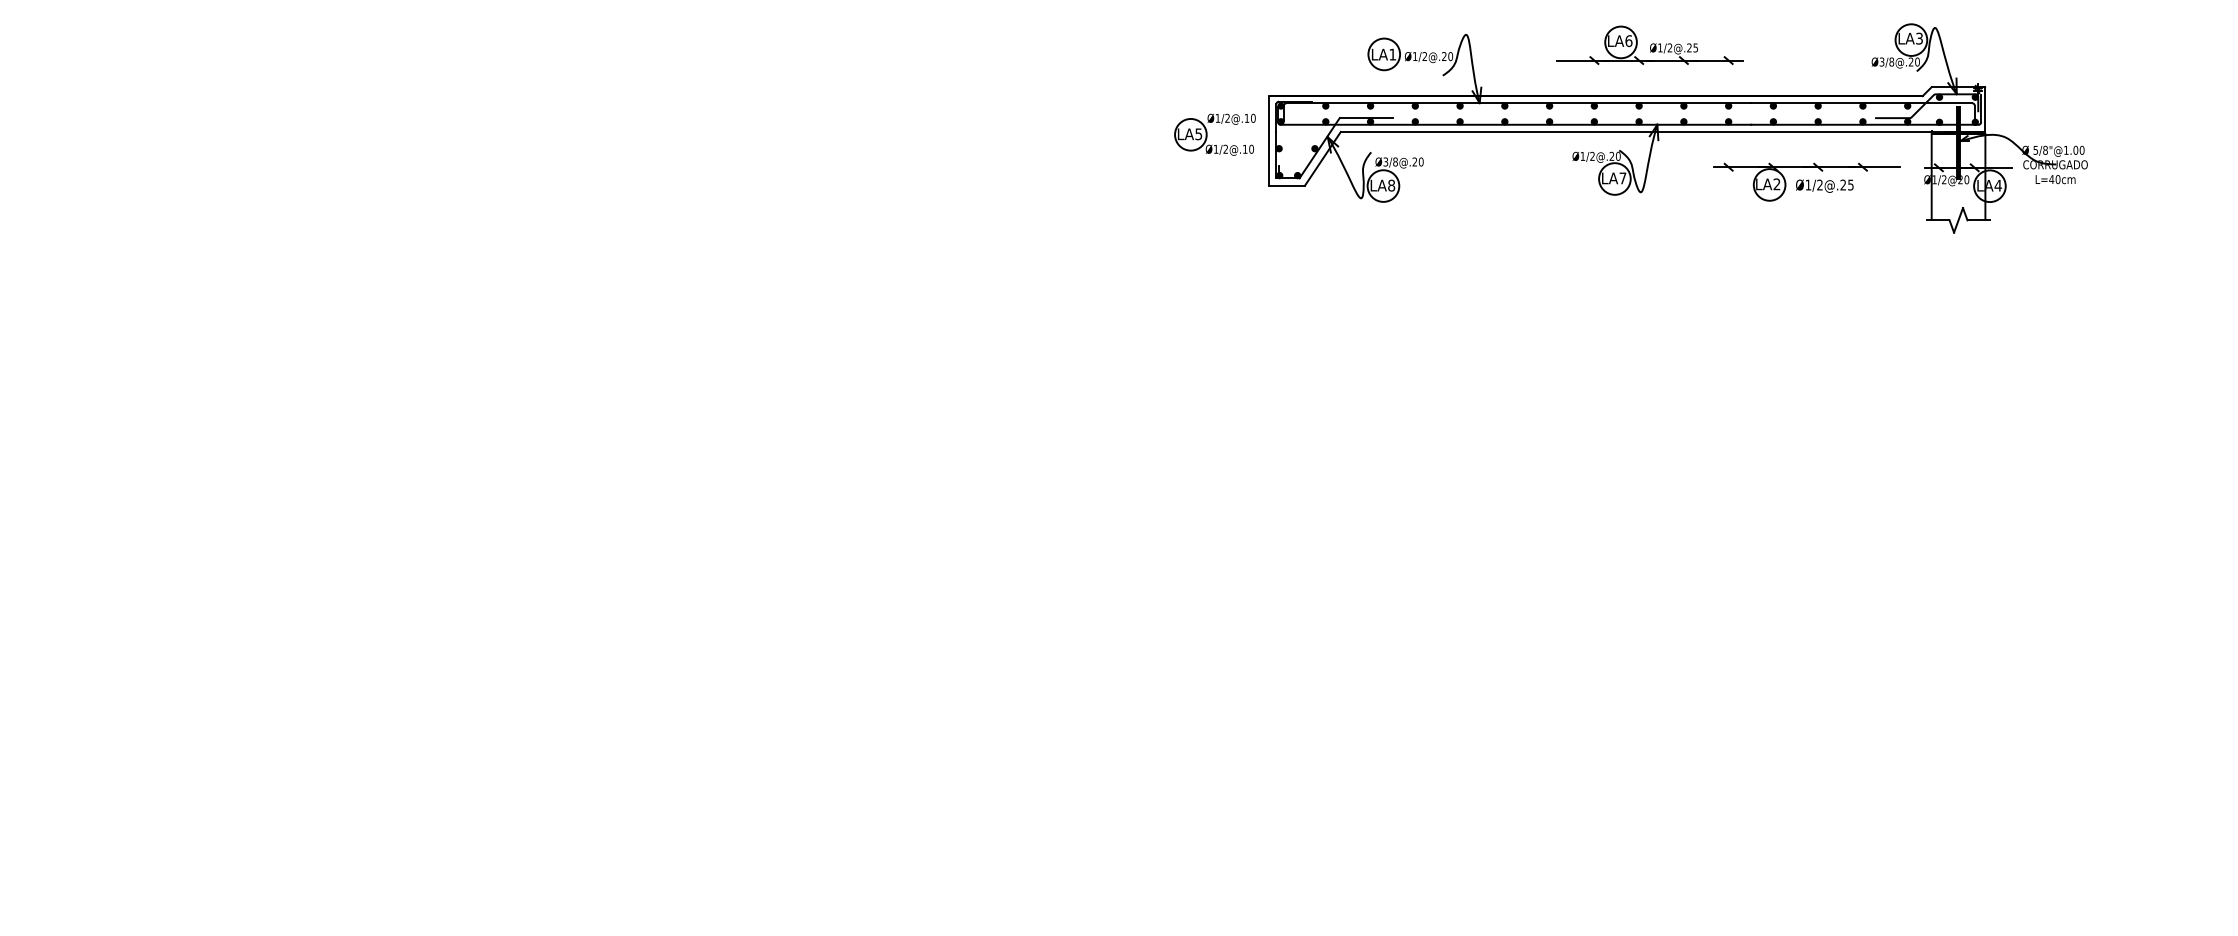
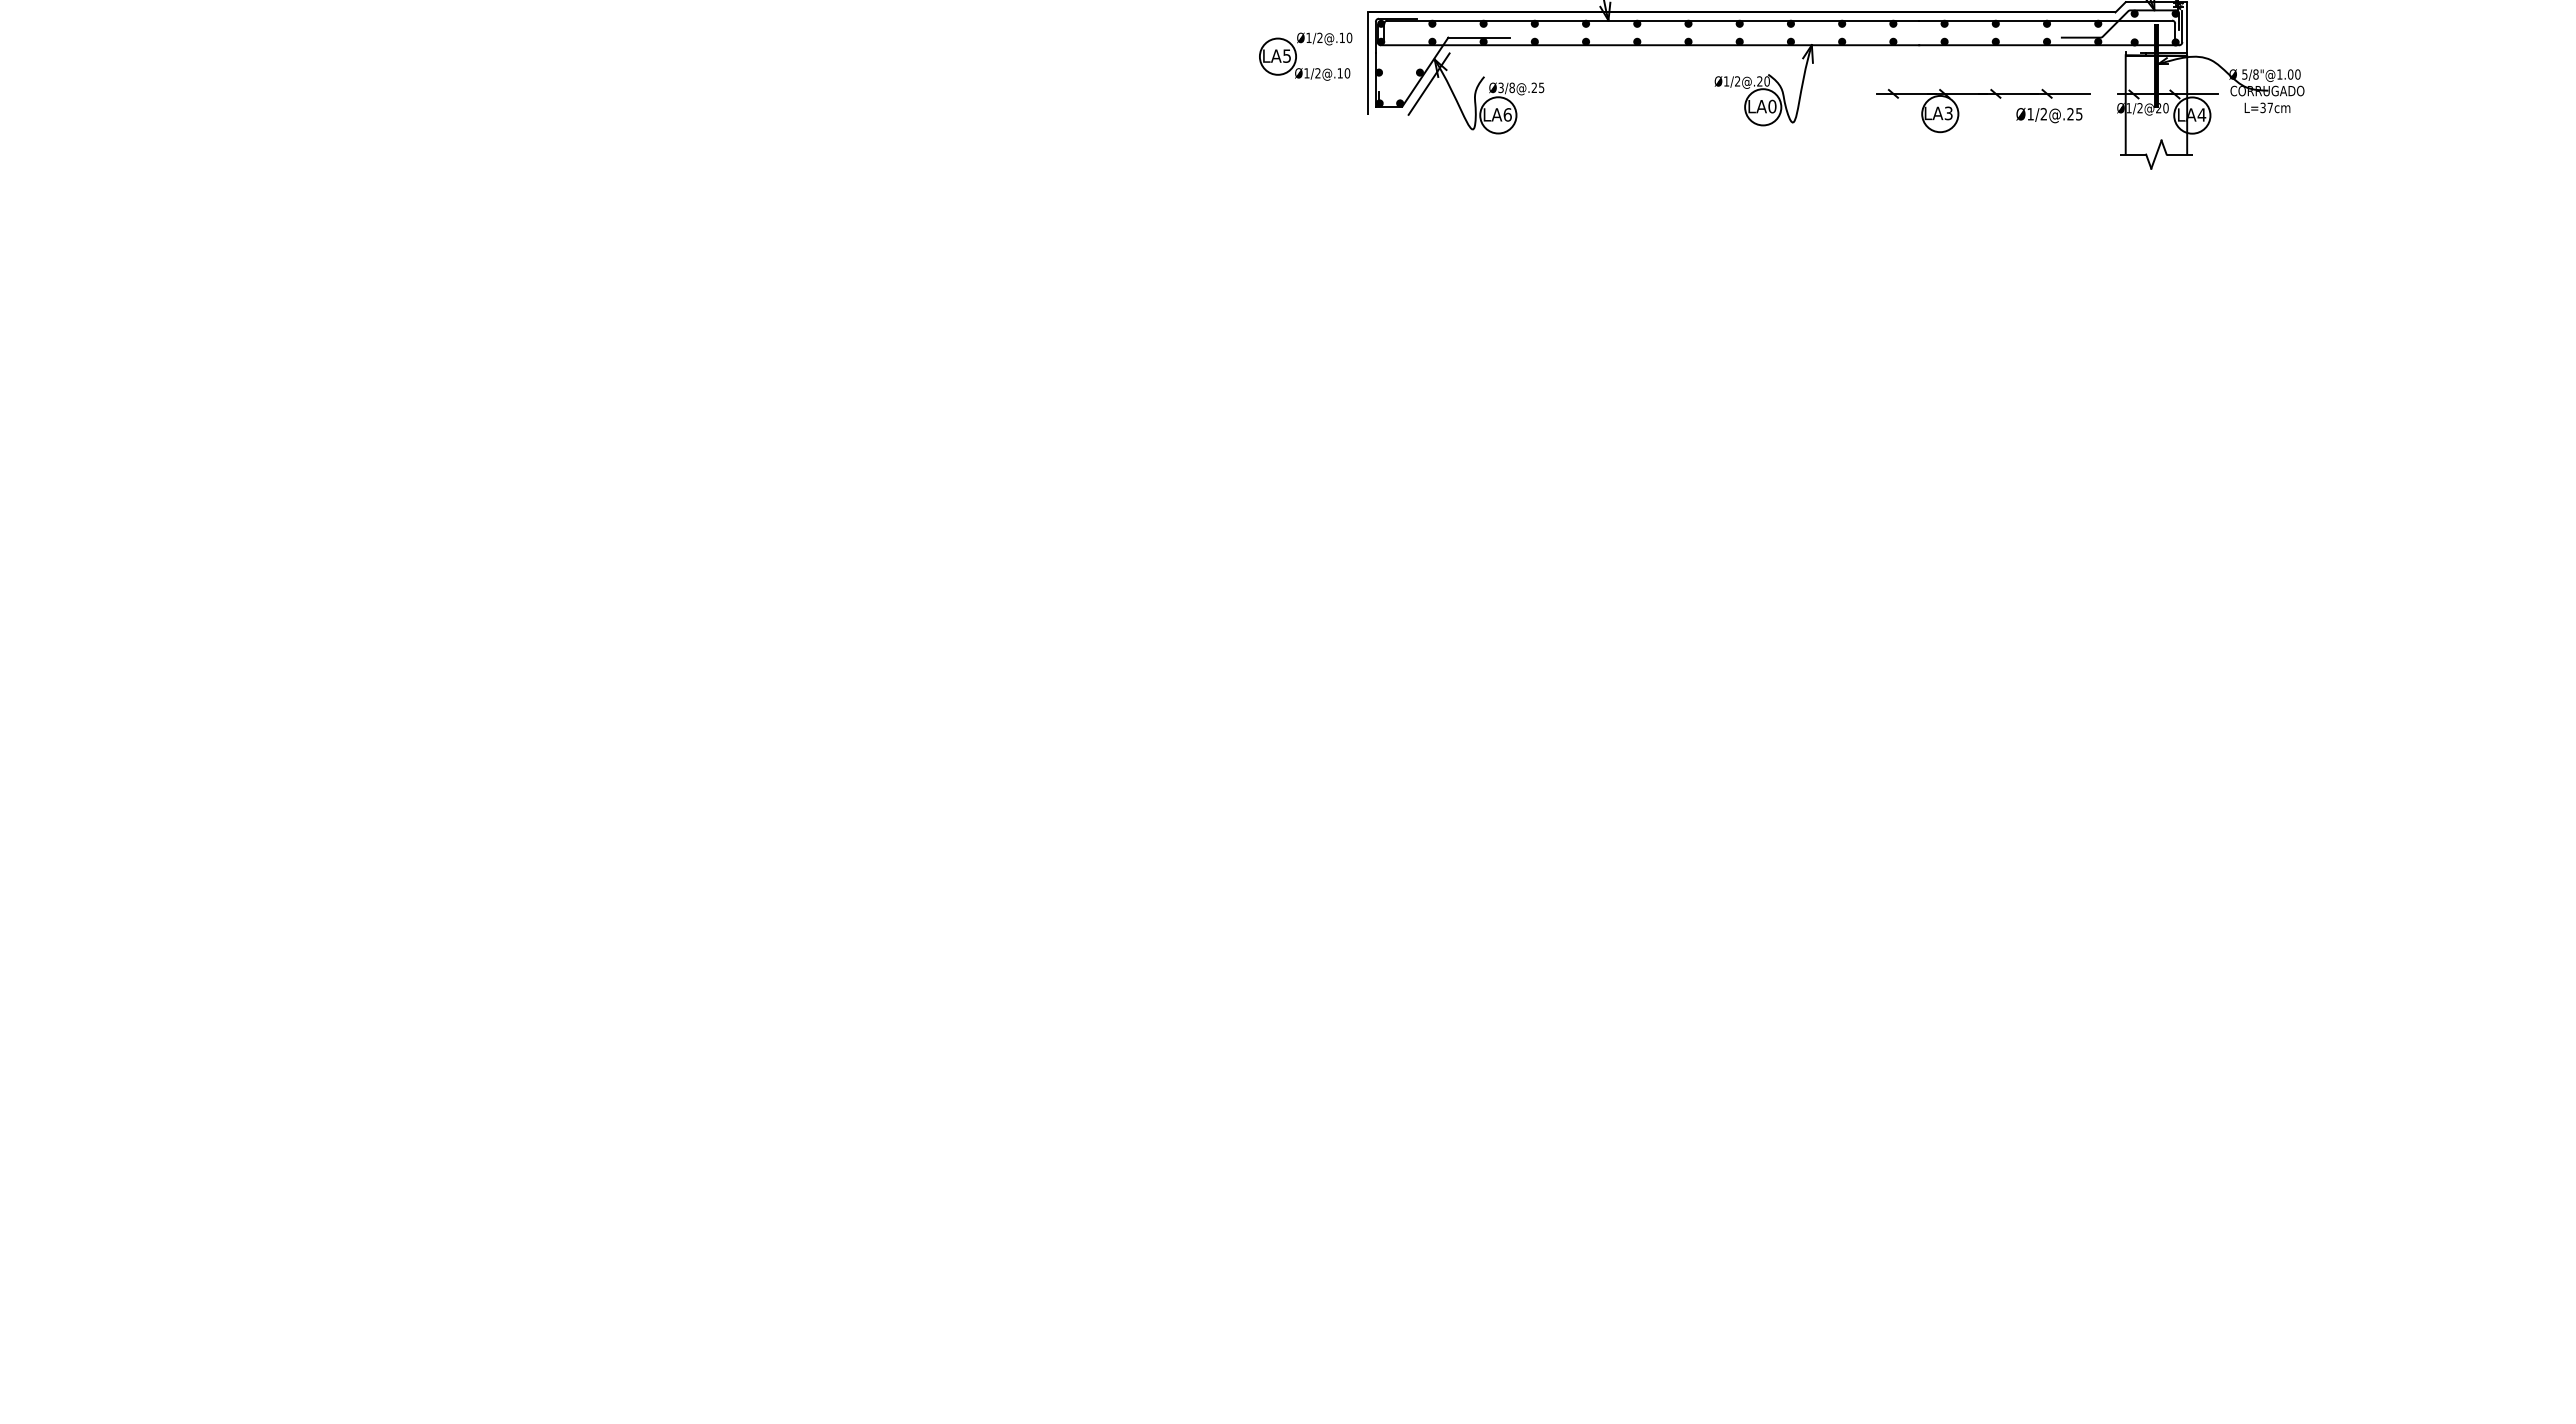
line: (1663, 131) -> (1818, 53), removed
text: (1421, 161) -> (1541, 87), Ø3/8@.20 -> Ø3/8@.25
text: (1623, 178) -> (1772, 106), LA7 -> LA0
text: (2054, 179) -> (2266, 107), L=40cm -> L=37cm
text: (1776, 184) -> (1948, 113), LA2 -> LA3
line: (1286, 185) -> (1387, 114), removed
text: (1391, 185) -> (1507, 114), LA8 -> LA6
text: (1824, 186) -> (2049, 115), moved

